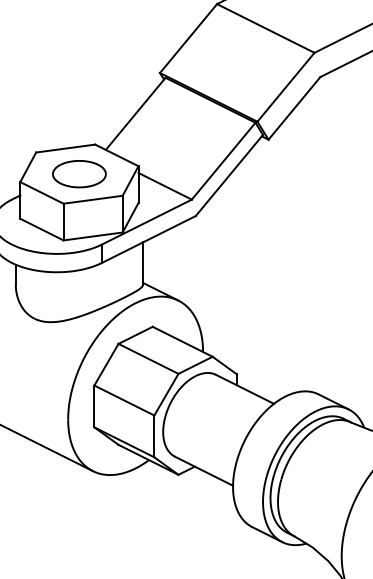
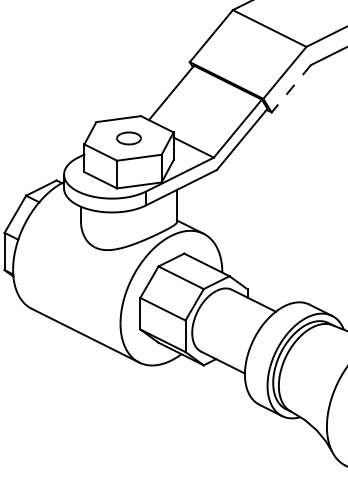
line: (294, 107) -> (291, 88), solid -> dashed
part: (78, 174) -> (128, 138), size x0.6

